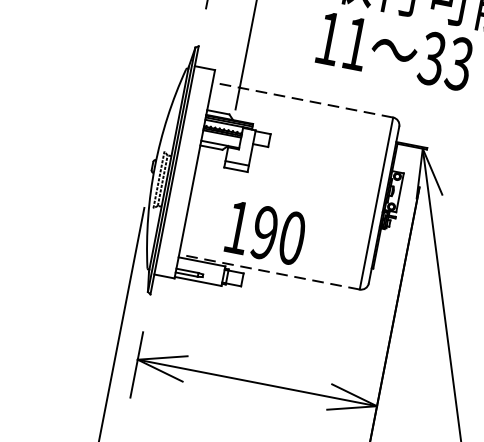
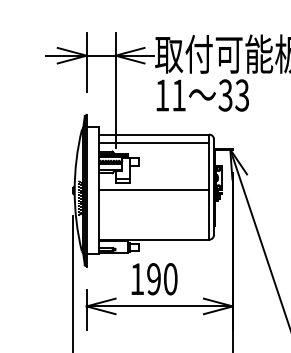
line: (301, 99) -> (153, 134), dashed -> solid
line: (300, 113) -> (154, 142), added
line: (285, 189) -> (154, 189), added
text: (265, 233) -> (154, 279), moved
line: (268, 271) -> (153, 239), dashed -> solid

